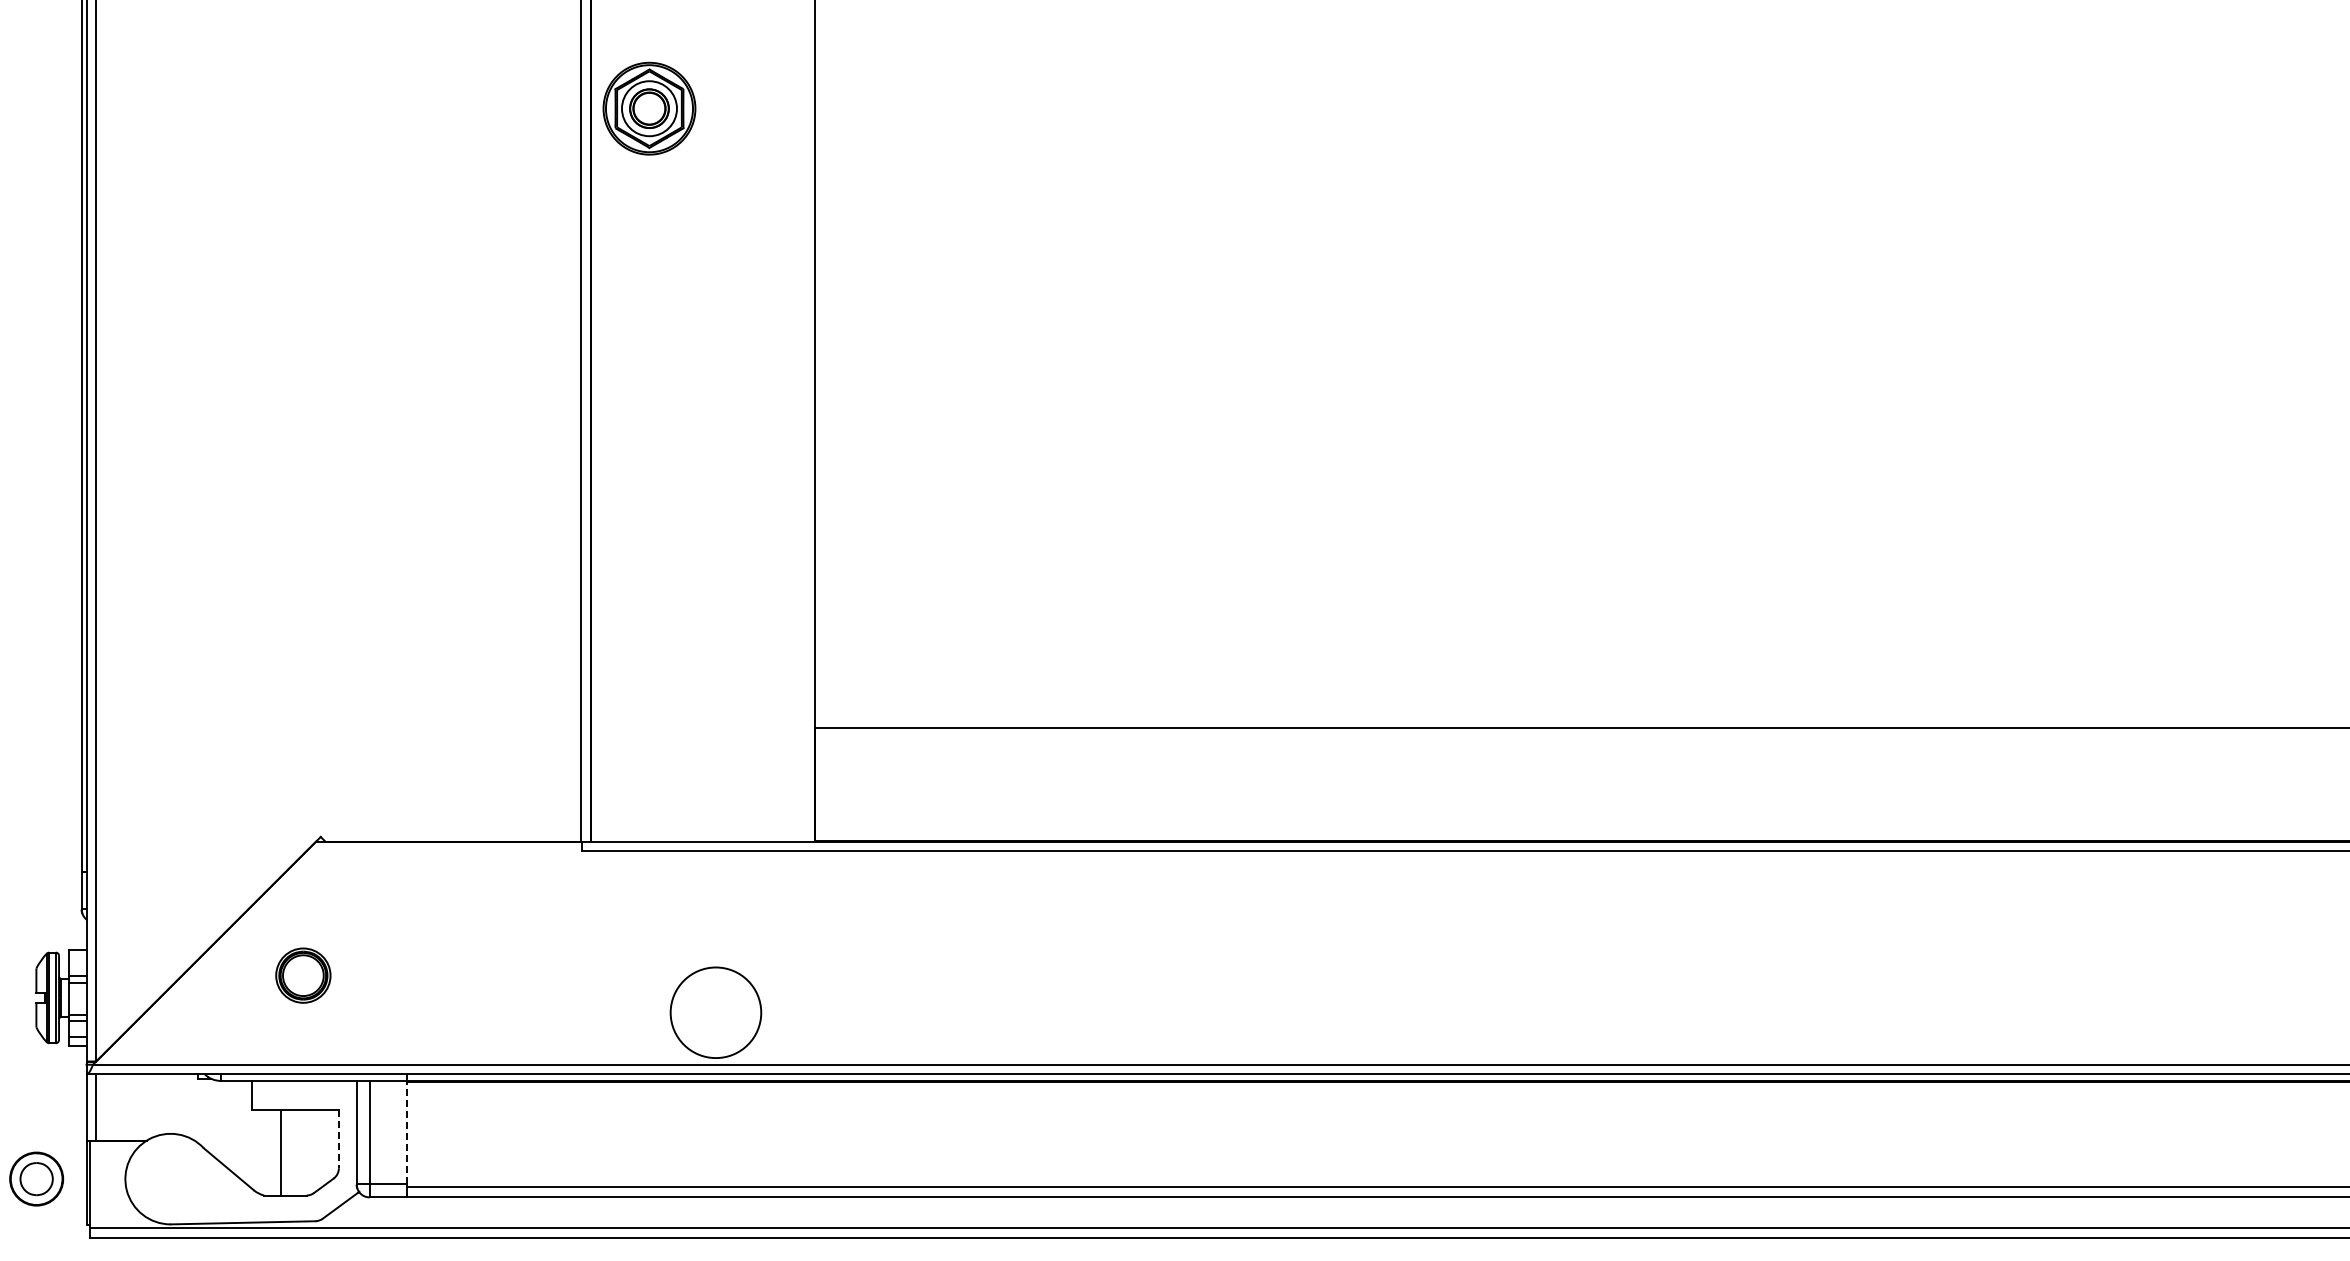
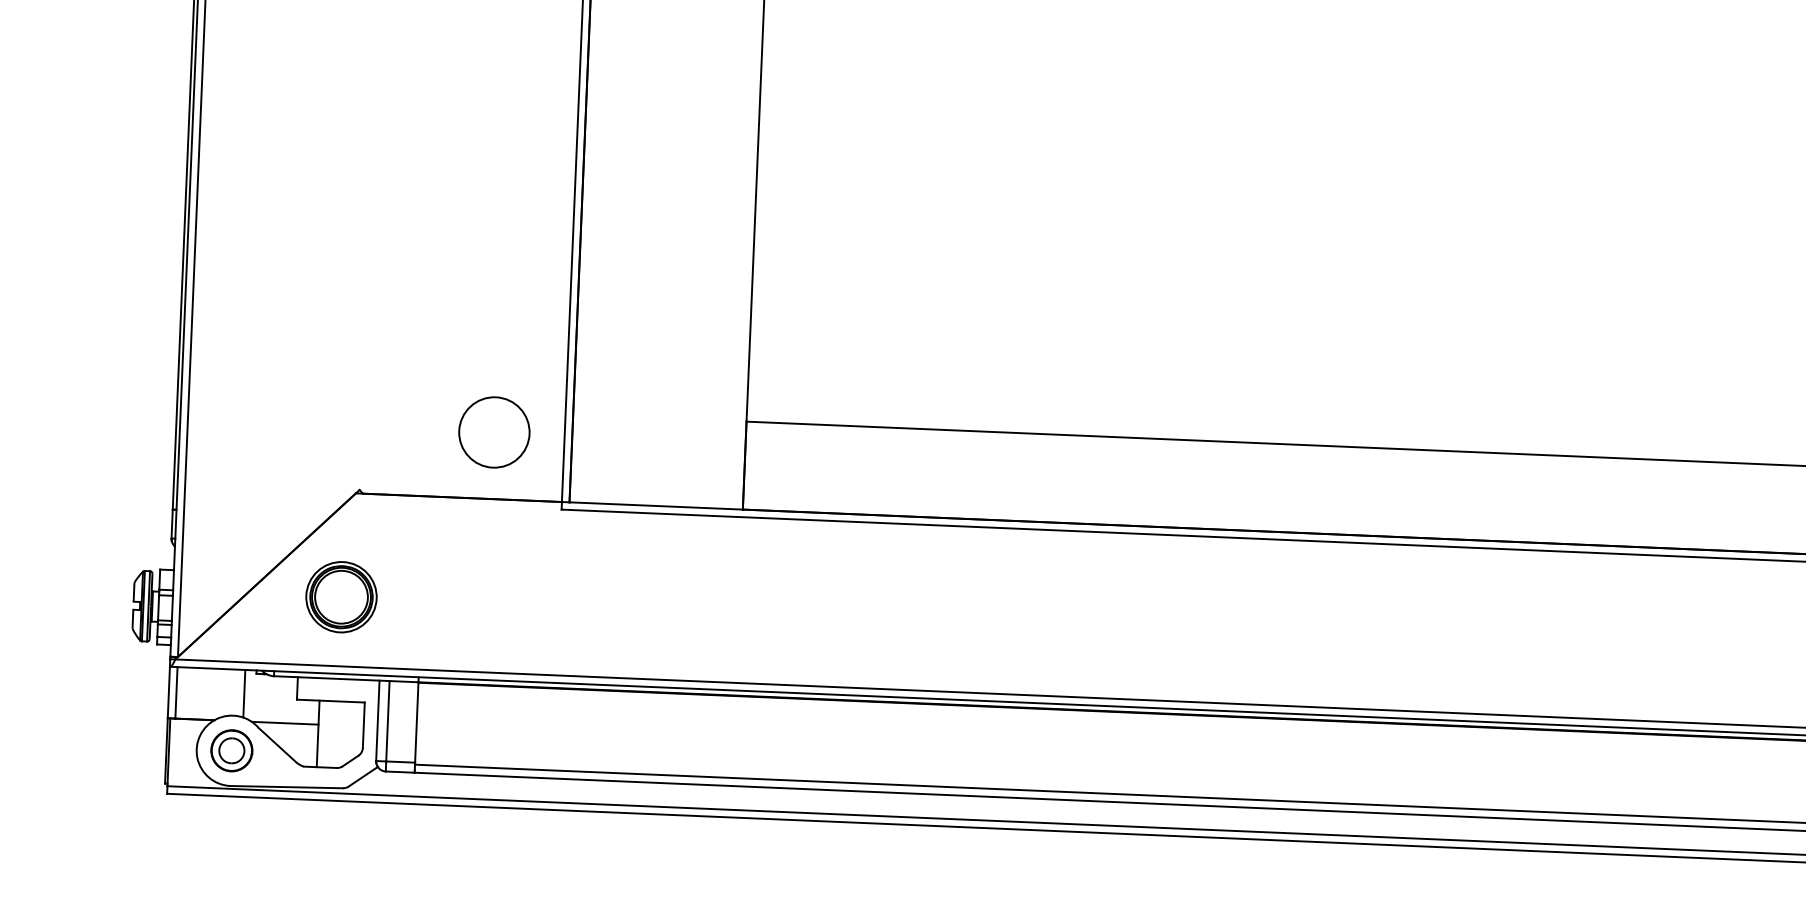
part: (303, 975) -> (341, 597), size x1.67
circle: (715, 1012) -> (494, 432), moved
line: (183, 1104) -> (244, 693), added
line: (406, 1132) -> (416, 722), dashed -> solid
line: (338, 1139) -> (363, 725), dashed -> solid
line: (237, 1140) -> (285, 723), added
part: (36, 1178) -> (231, 750), moved

